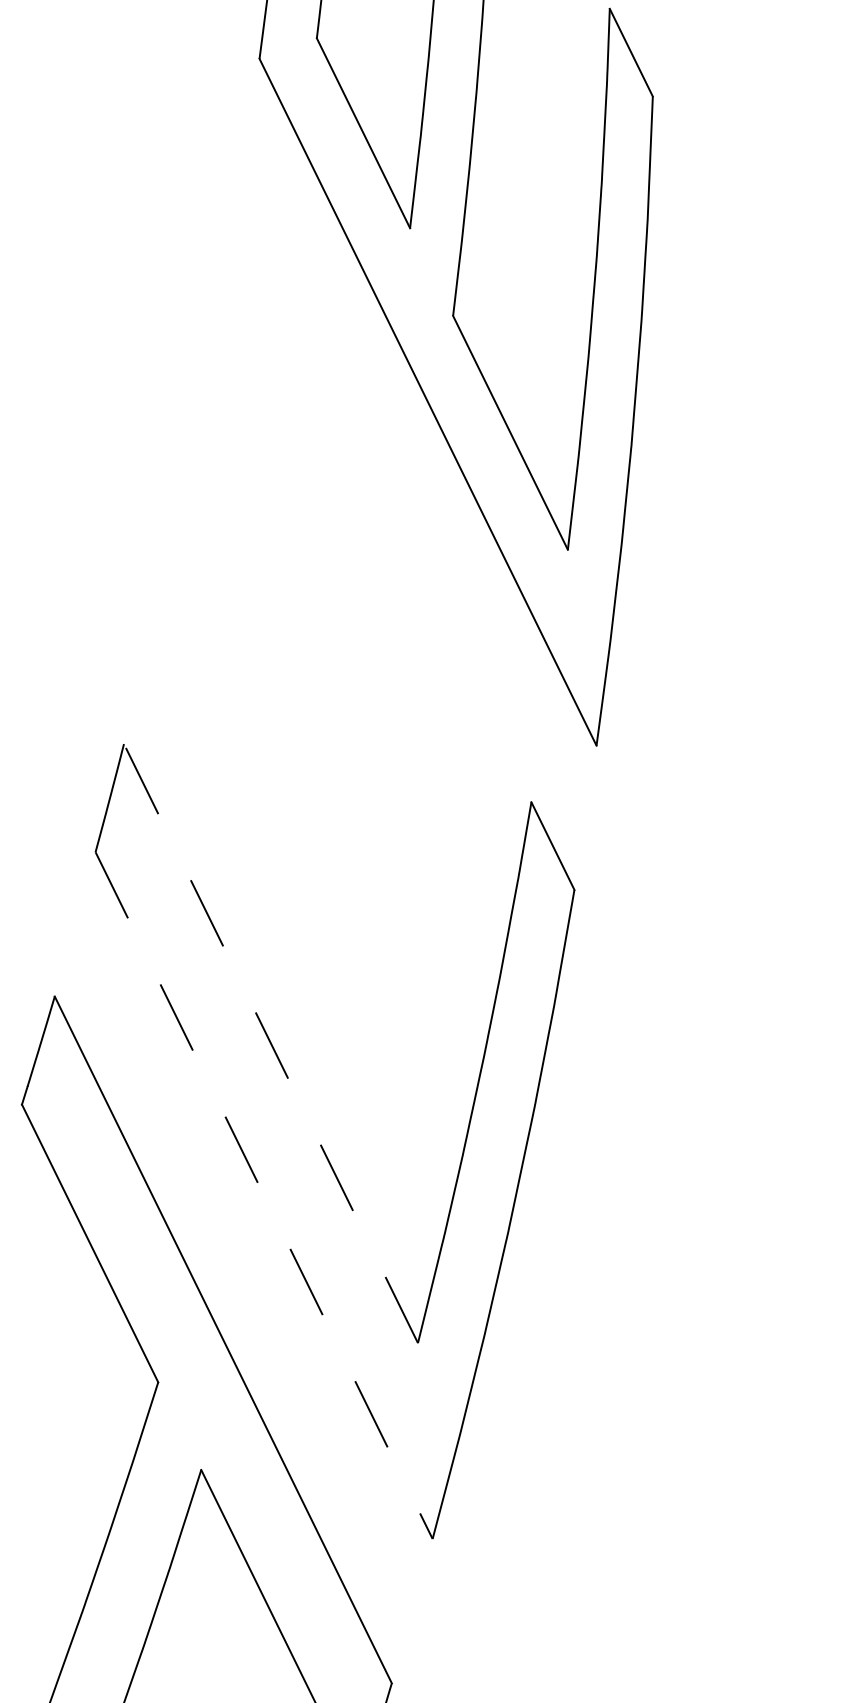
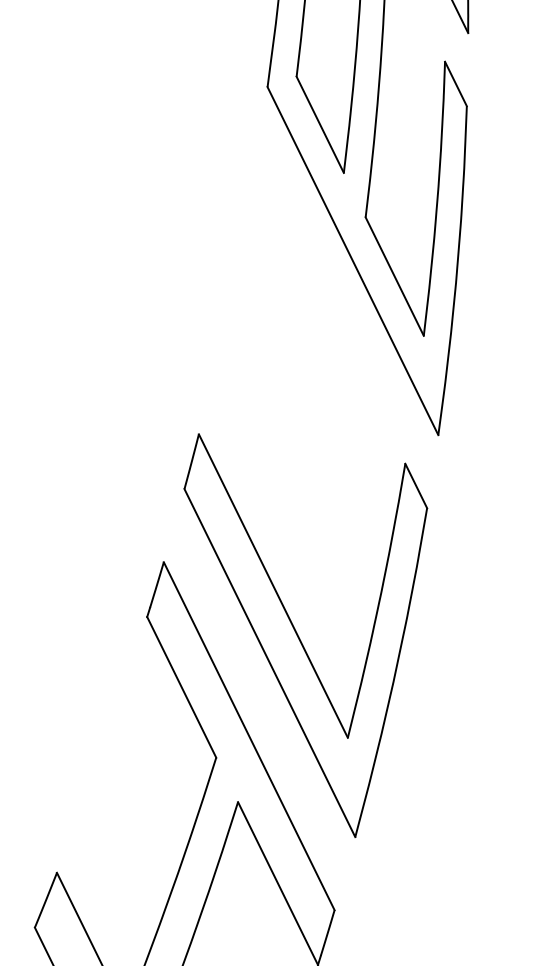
line: (271, 1042) -> (273, 585), dashed -> solid
line: (263, 1196) -> (269, 663), dashed -> solid

